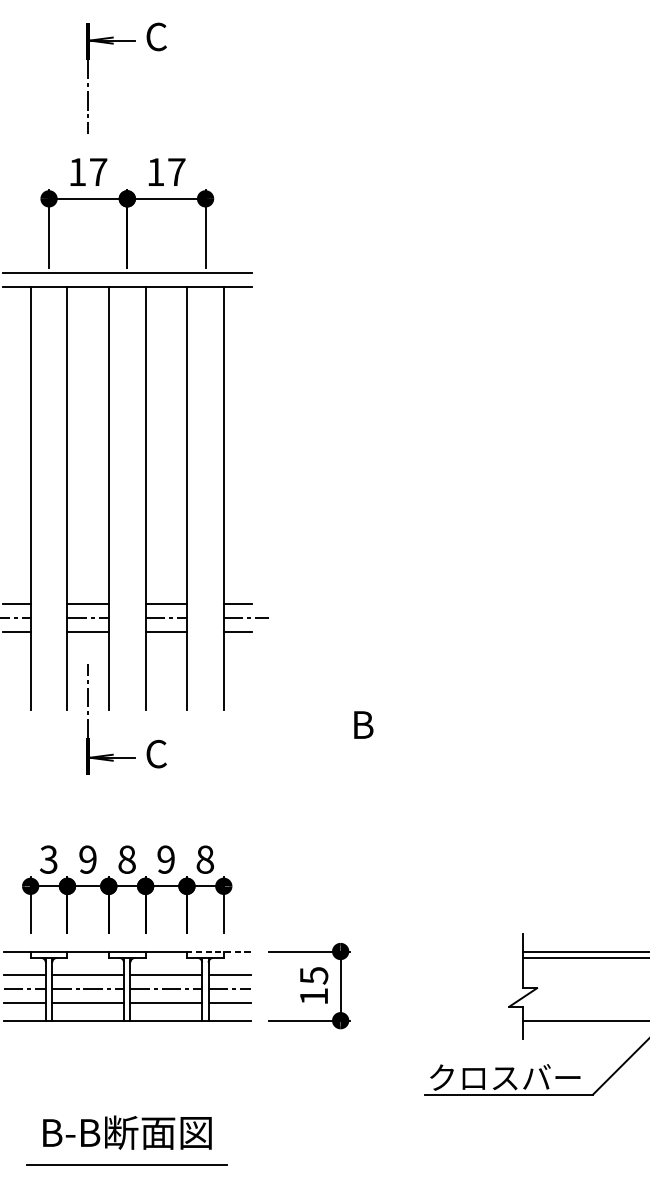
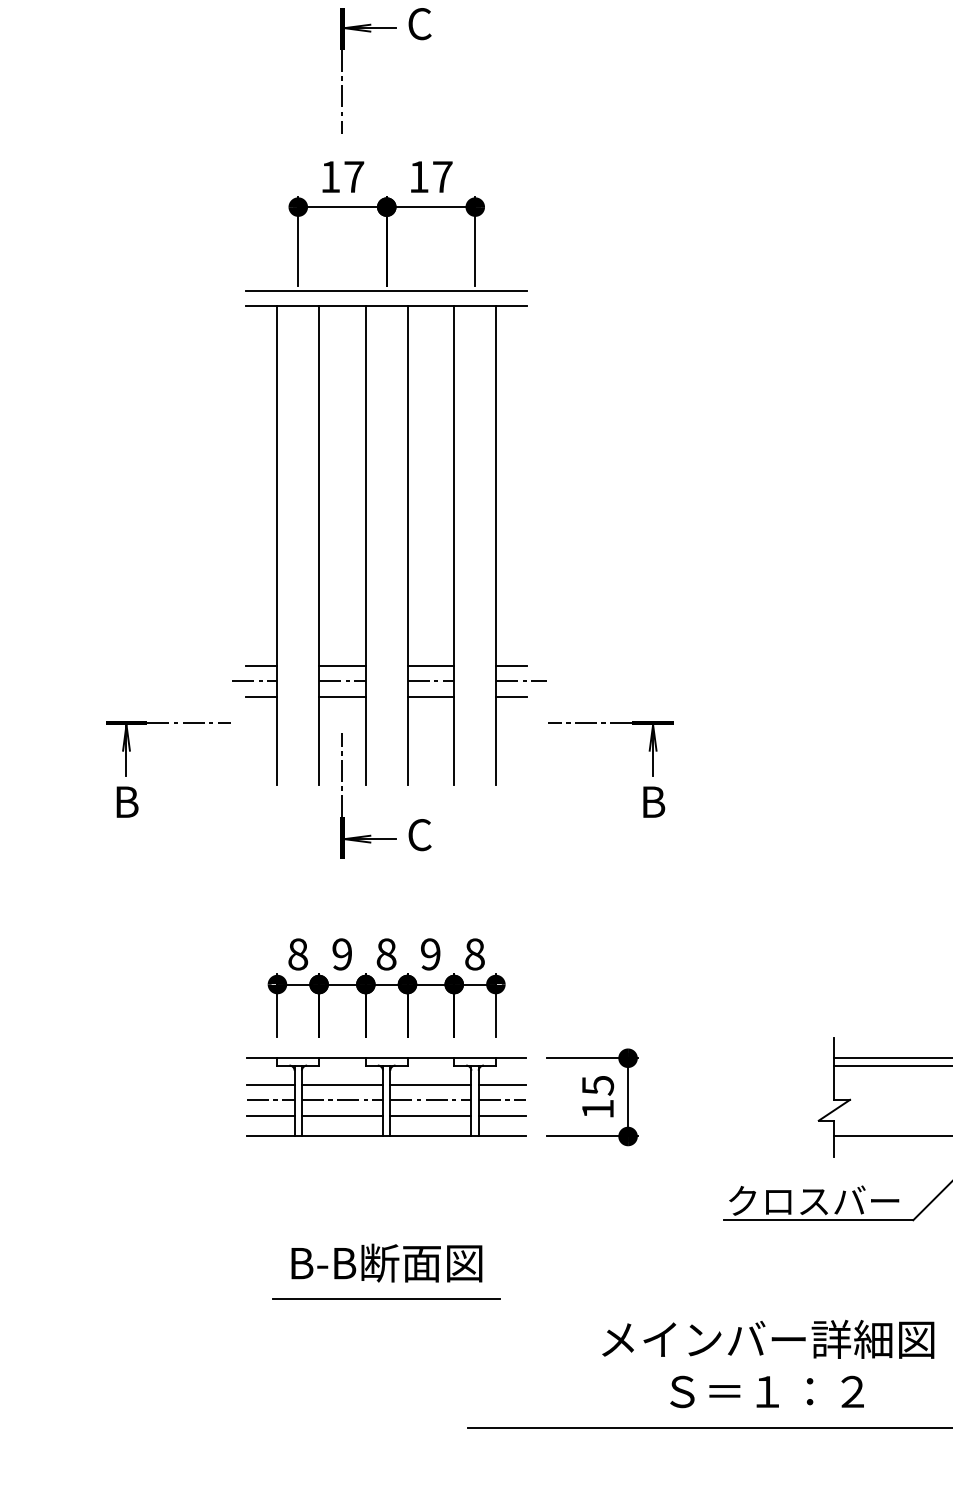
part: (325, 655) -> (610, 723), added
text: (48, 859) -> (297, 954), 3 -> 8
line: (219, 951) -> (490, 1058), dashed -> solid

